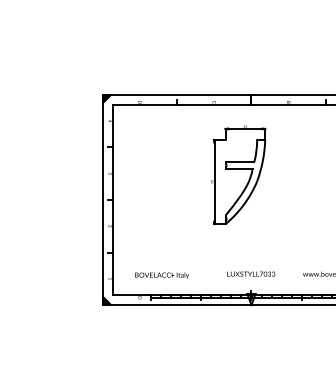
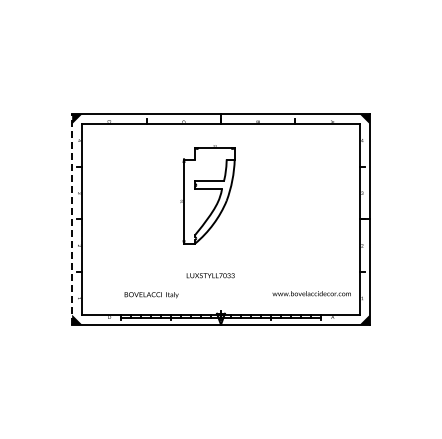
line: (102, 199) -> (72, 219), solid -> dashed
text: (250, 273) -> (210, 275), moved
text: (161, 275) -> (151, 295), moved

